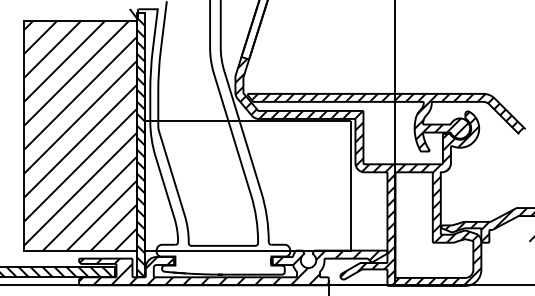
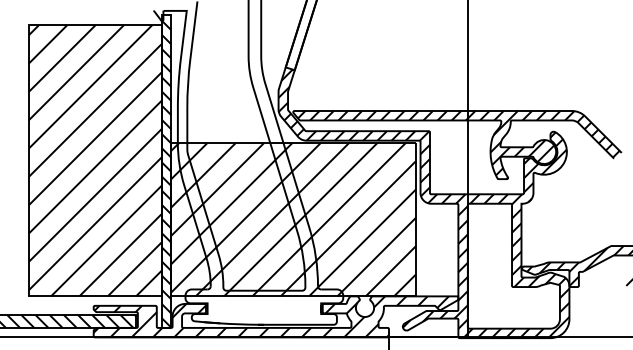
hatch: (248, 185) -> (293, 219), added

